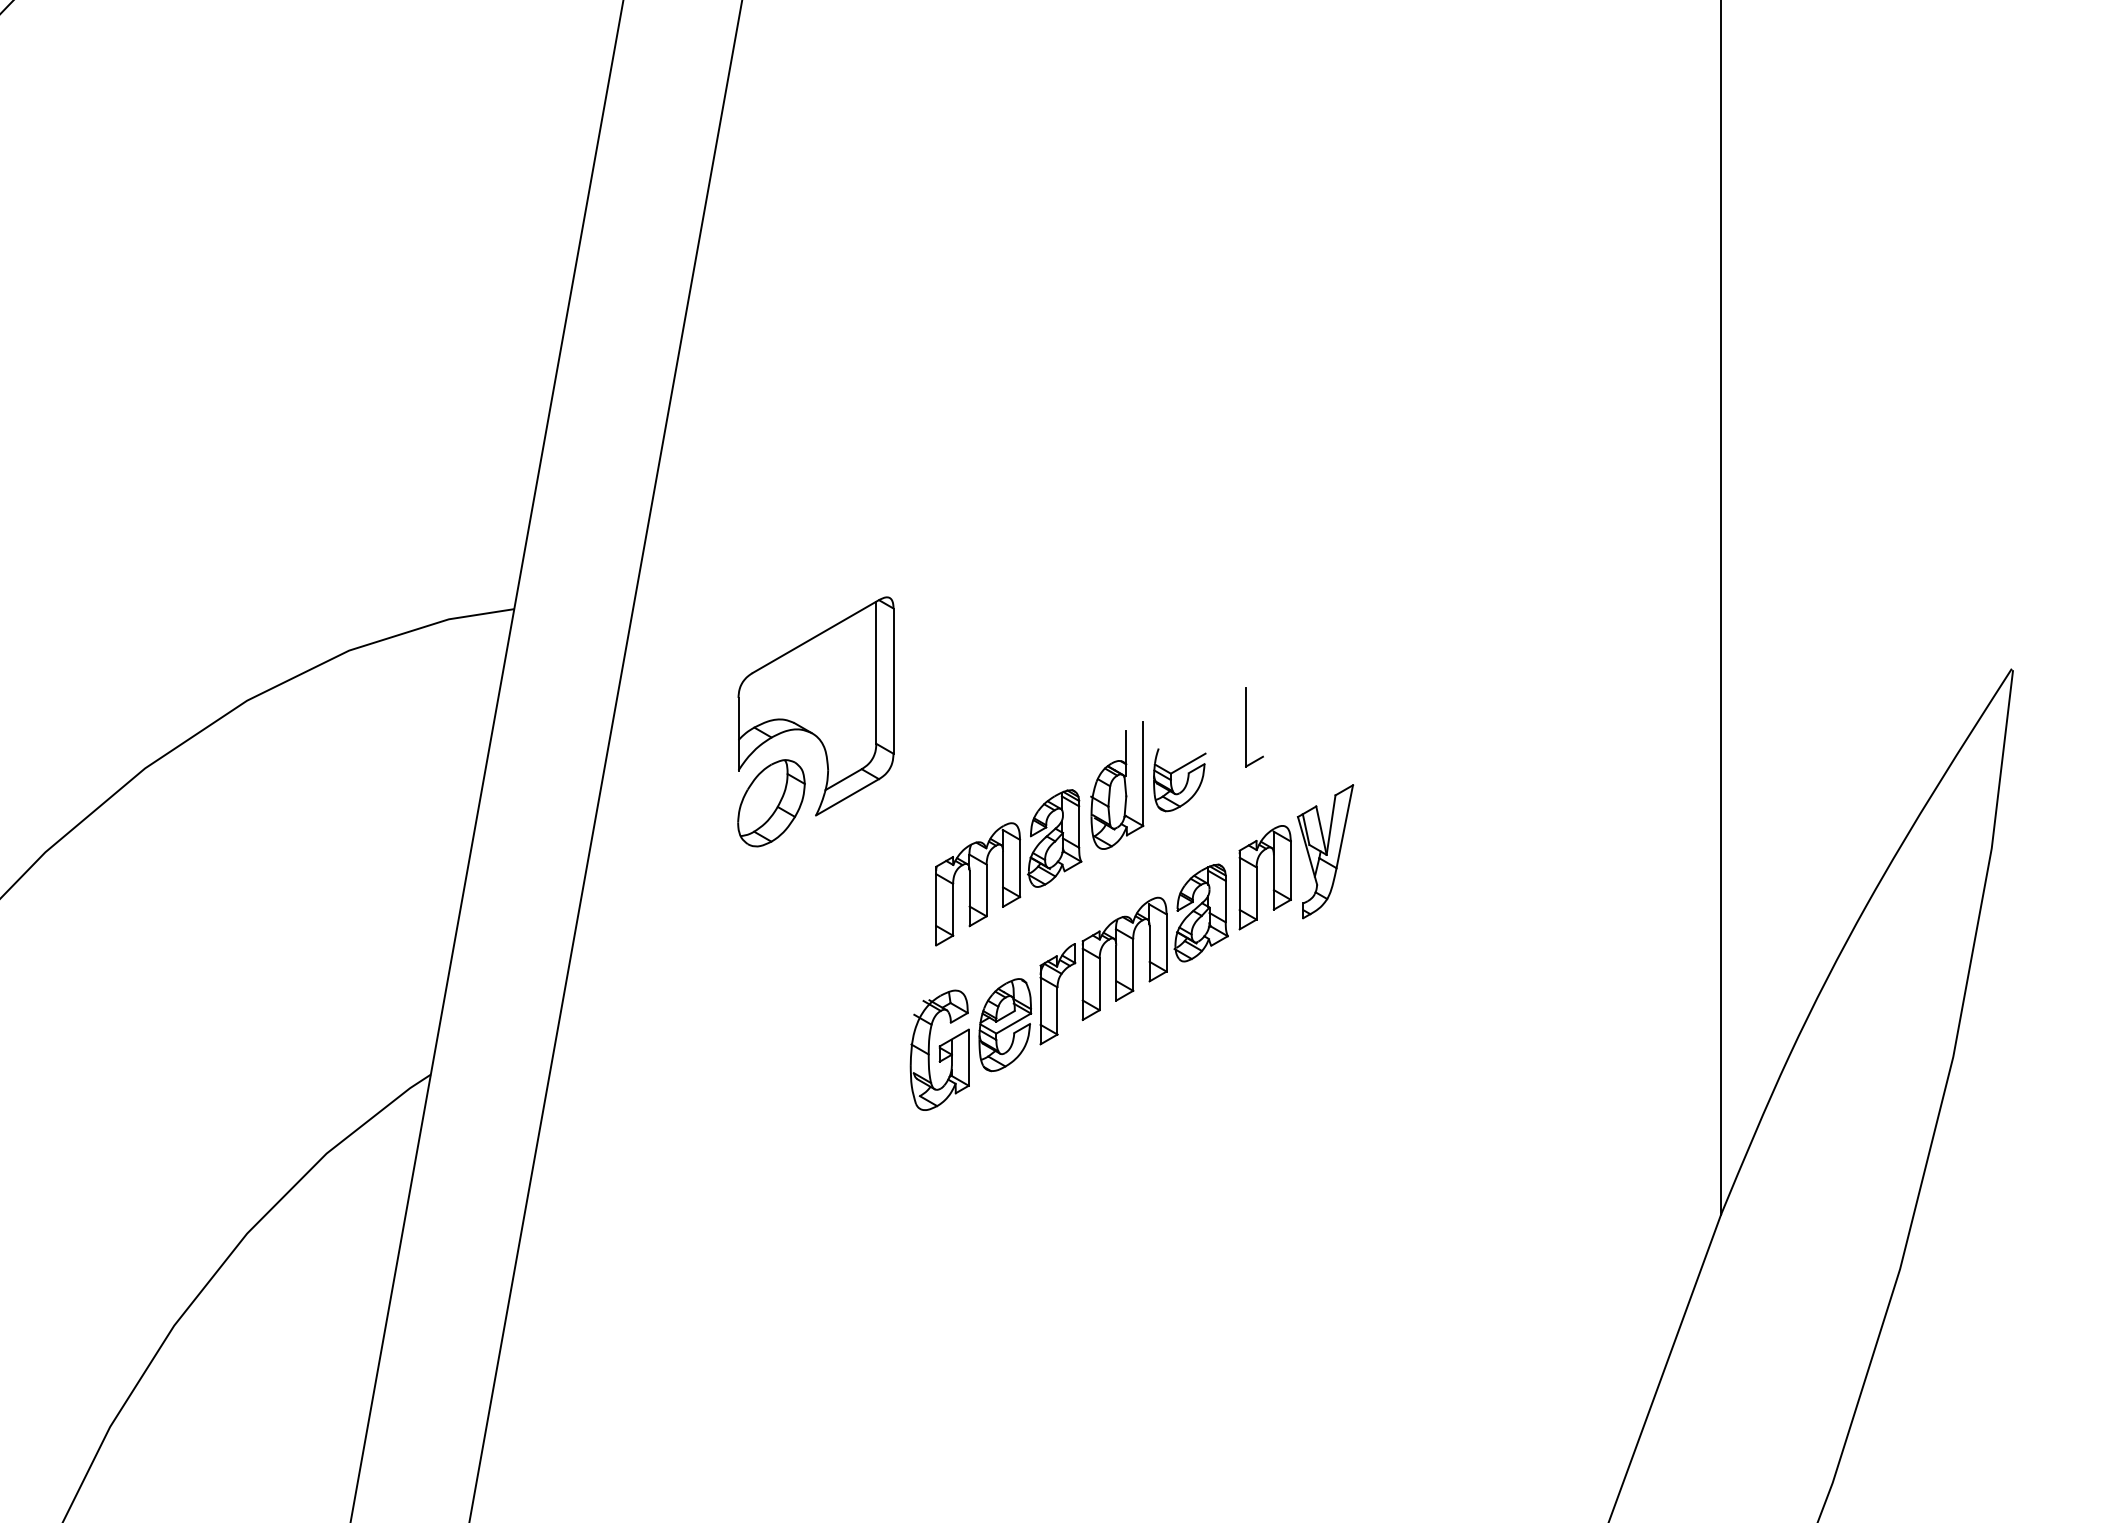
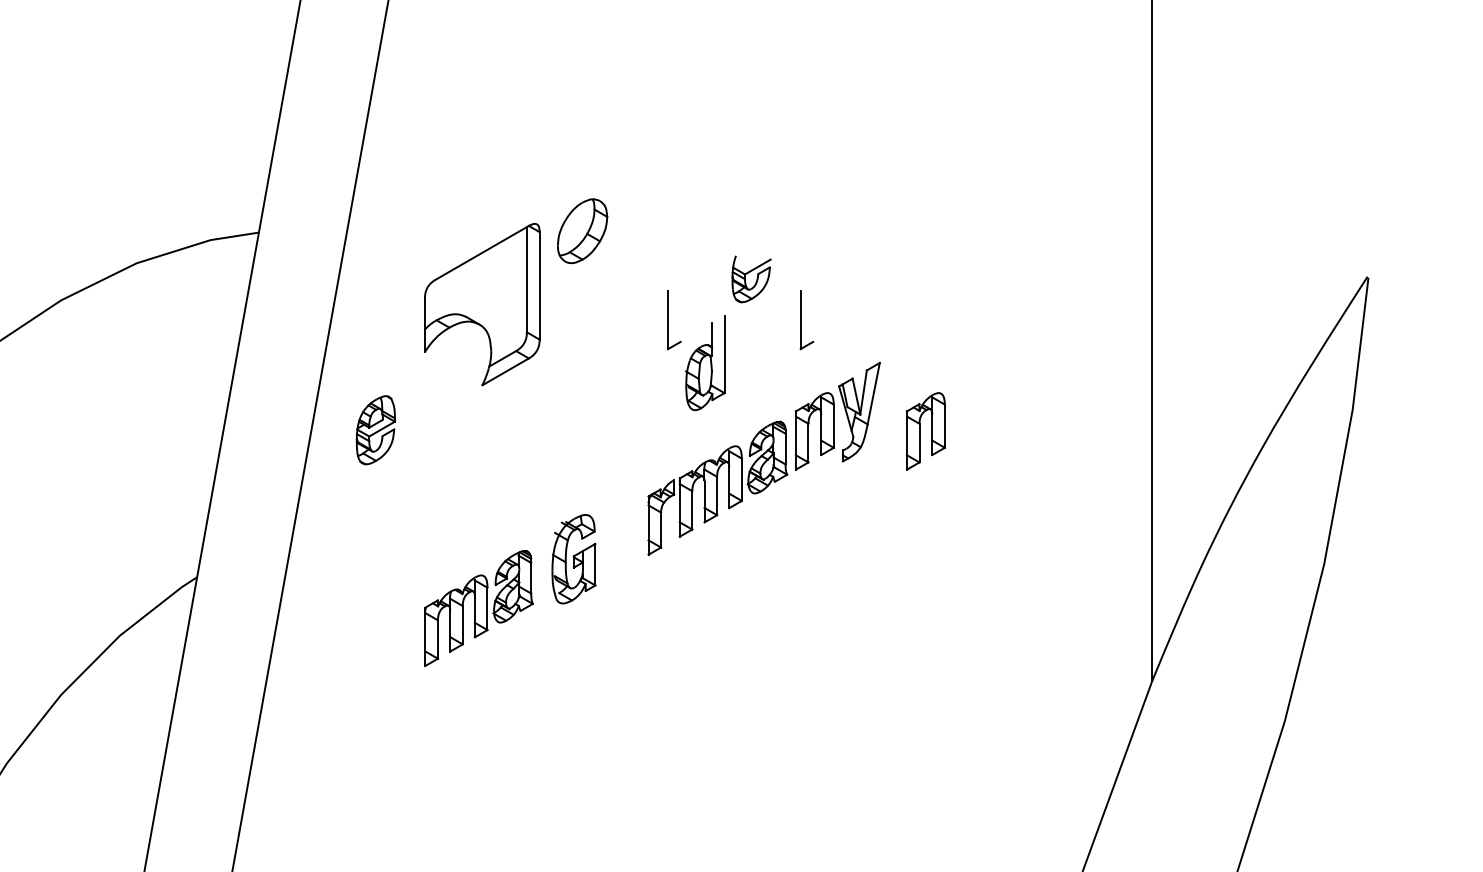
part: (1067, 727) -> (668, 320), added
part: (1186, 780) -> (756, 279), moved
part: (771, 803) -> (582, 231), moved
part: (1008, 867) -> (478, 608), moved
part: (1407, 877) -> (920, 431), added
part: (1005, 1025) -> (376, 430), moved

